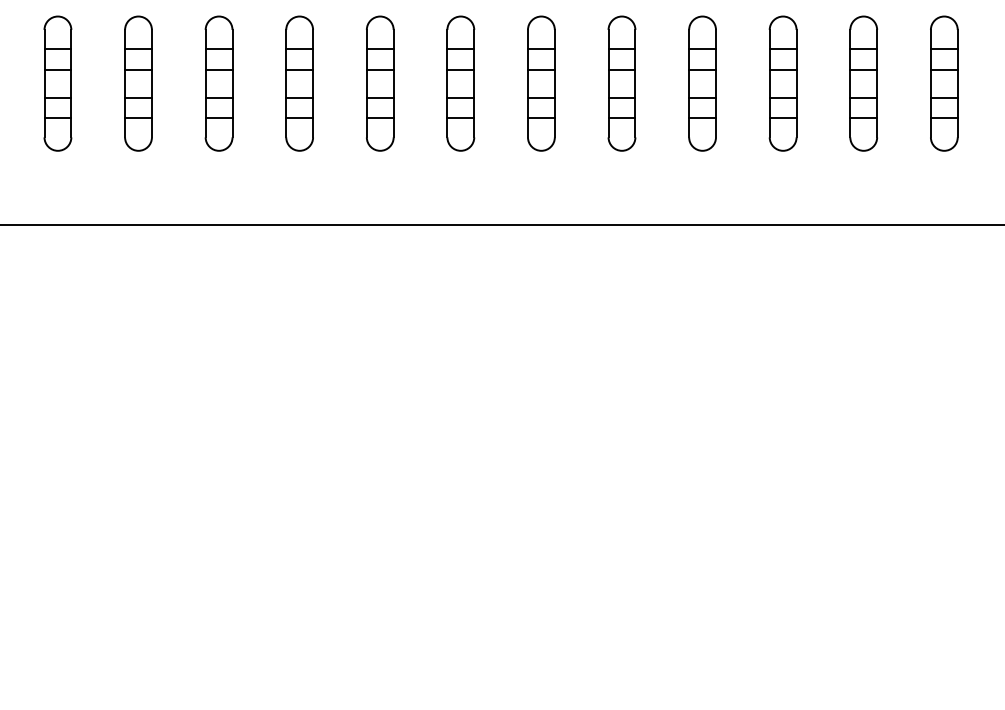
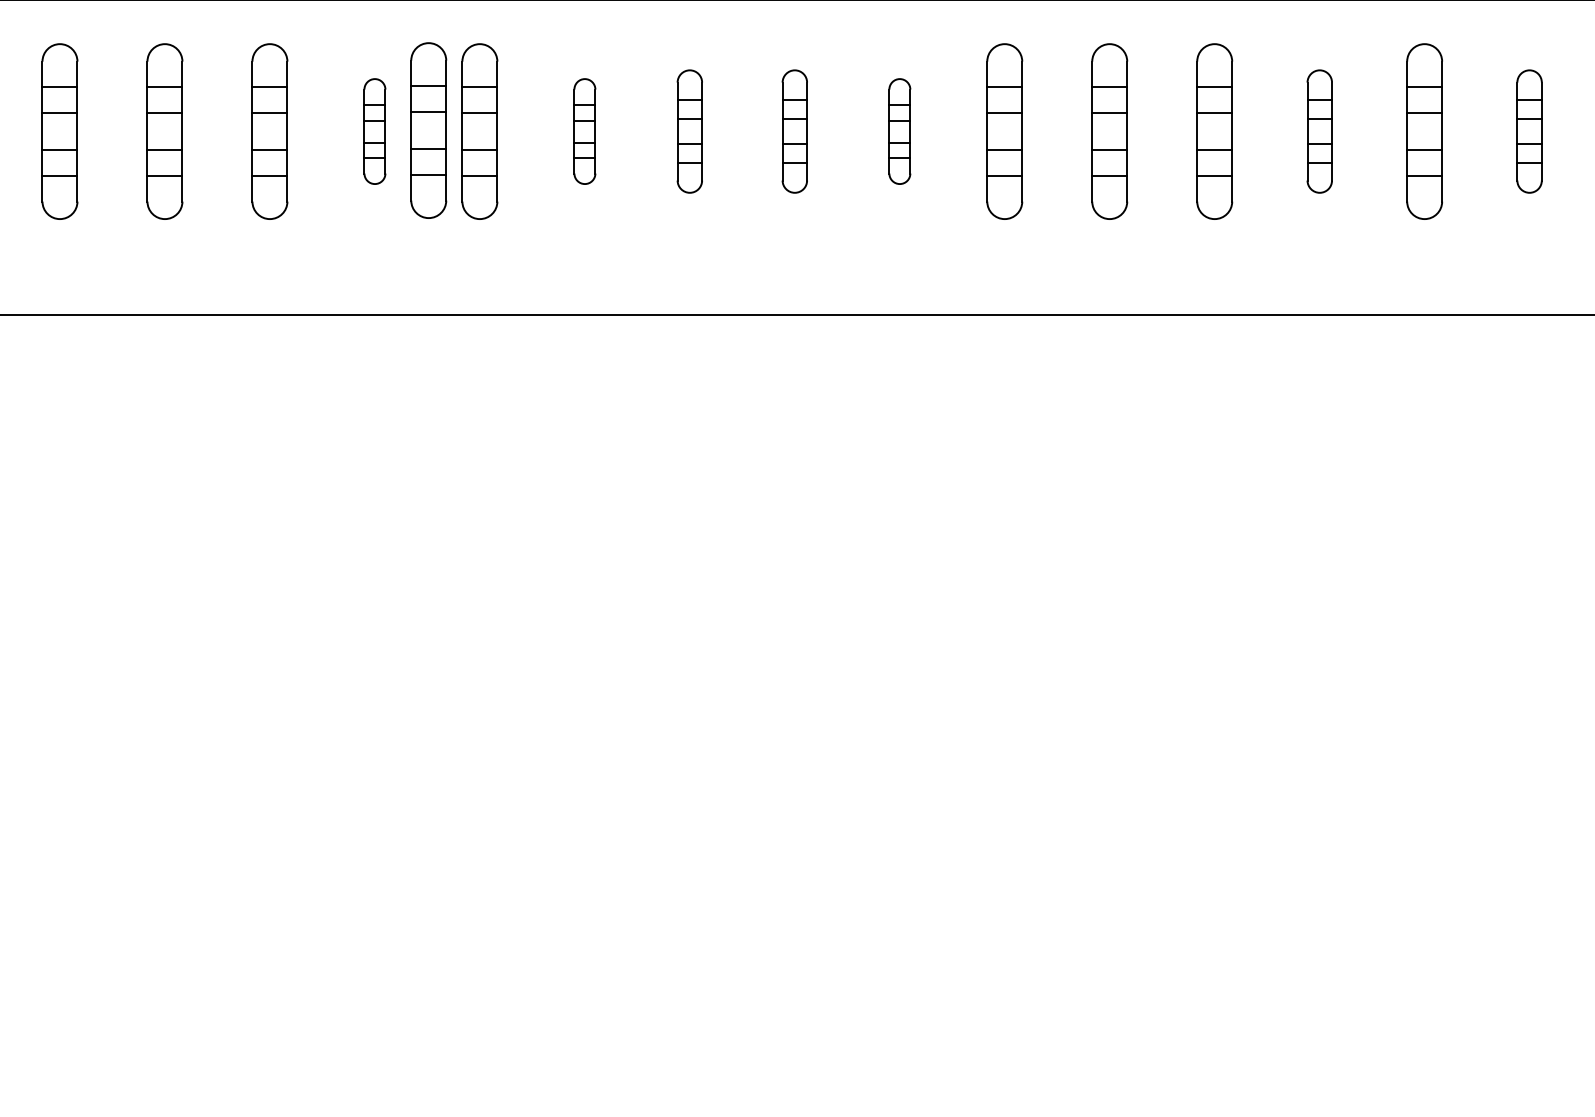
part: (99, 82) -> (428, 130), added
part: (57, 83) -> (374, 131), size x0.6
part: (218, 83) -> (584, 131), size x0.6
part: (299, 83) -> (689, 131), size x0.7
part: (380, 83) -> (794, 131), size x0.7
part: (460, 83) -> (899, 131), size x0.6
part: (783, 83) -> (1319, 131), size x0.7
part: (944, 83) -> (1529, 131), size x0.7

